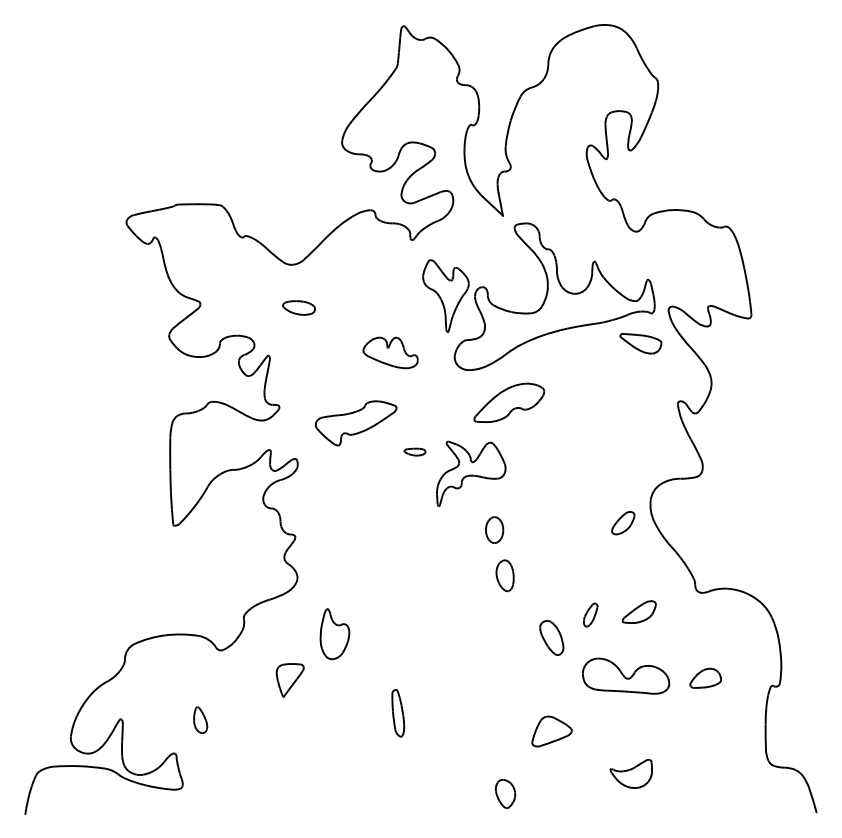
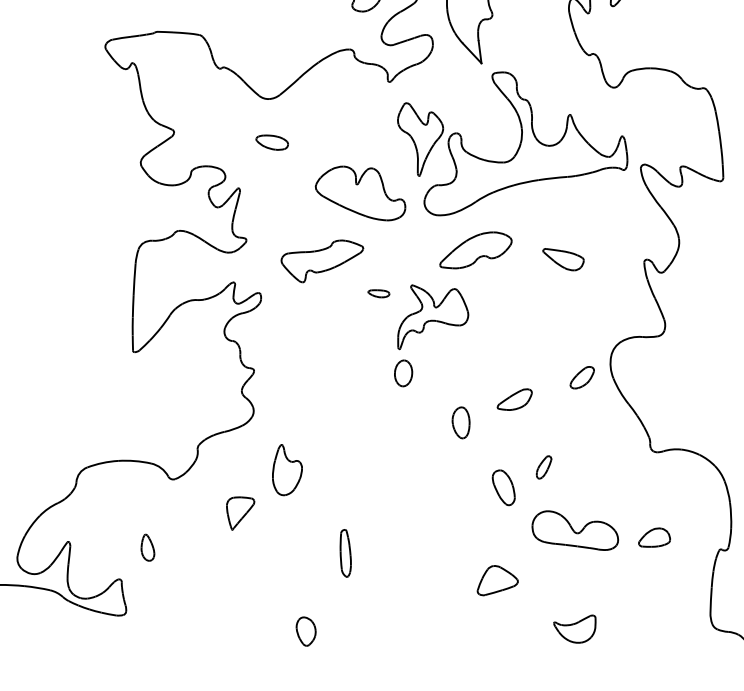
part: (640, 343) -> (562, 259), moved
part: (390, 352) -> (360, 192), size x1.67
part: (494, 529) -> (403, 372), moved
part: (638, 611) -> (514, 398), moved
part: (505, 793) -> (306, 631), moved

